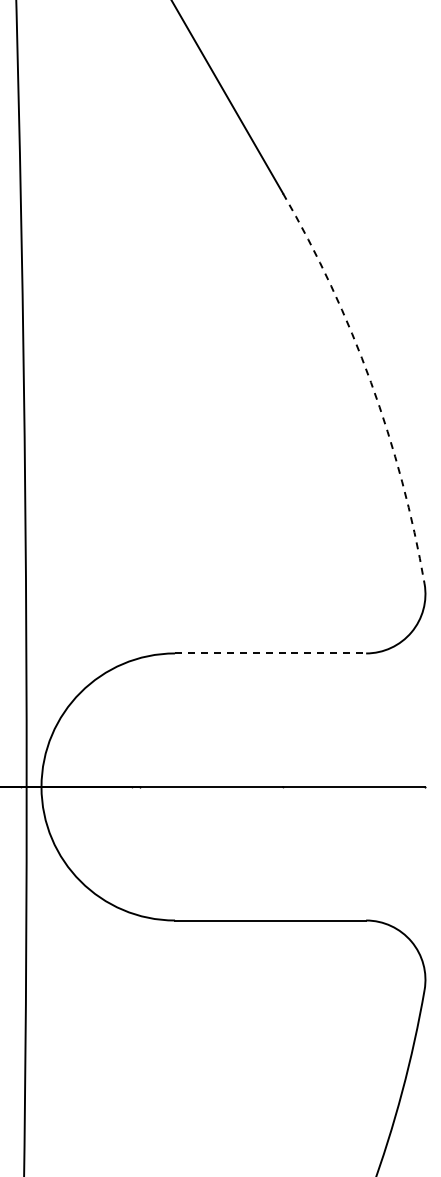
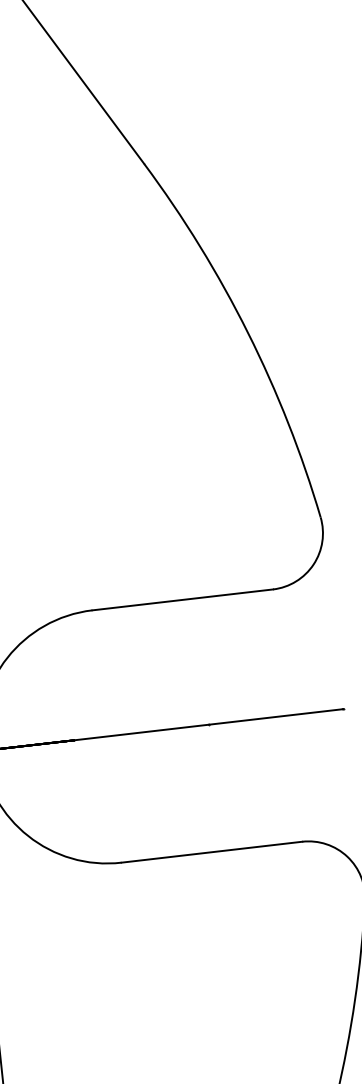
arc: (371, 382) -> (248, 332), dashed -> solid
line: (270, 653) -> (182, 599), dashed -> solid

